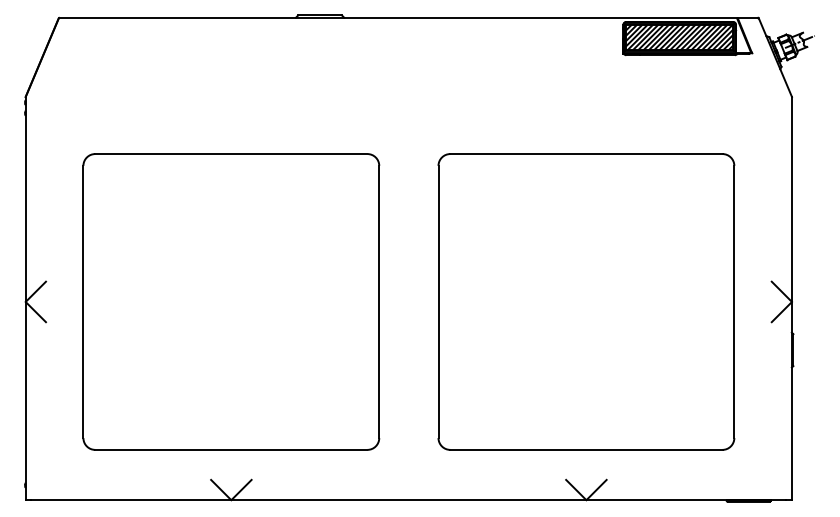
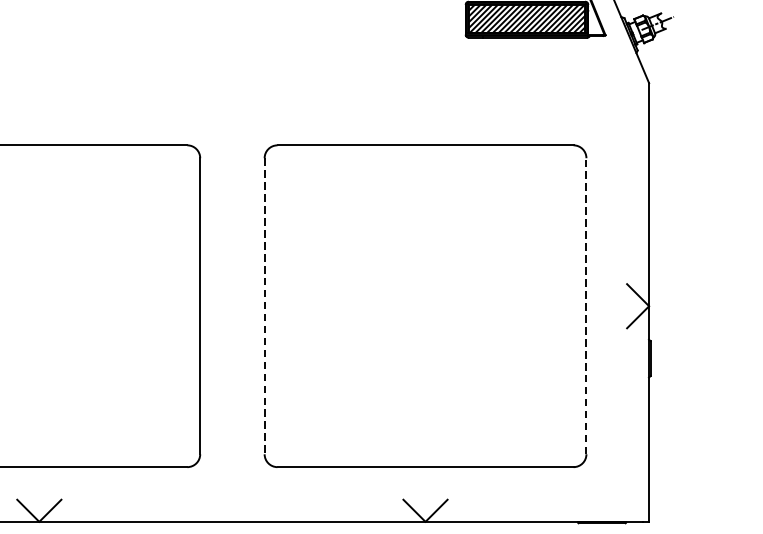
line: (734, 301) -> (586, 305), solid -> dashed
line: (438, 302) -> (264, 306), solid -> dashed

